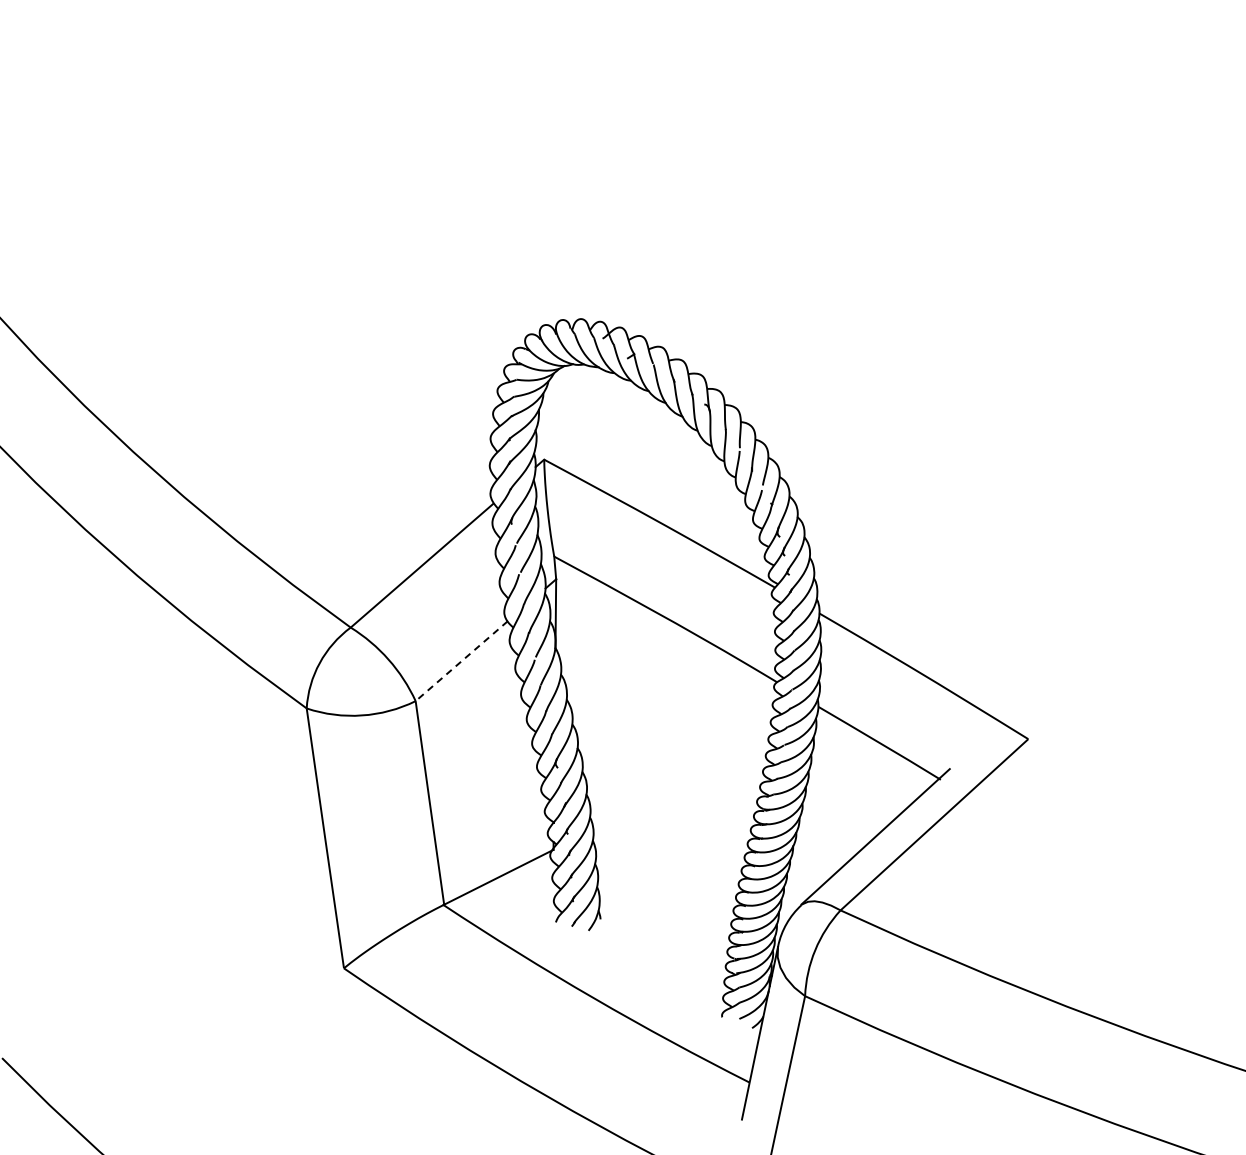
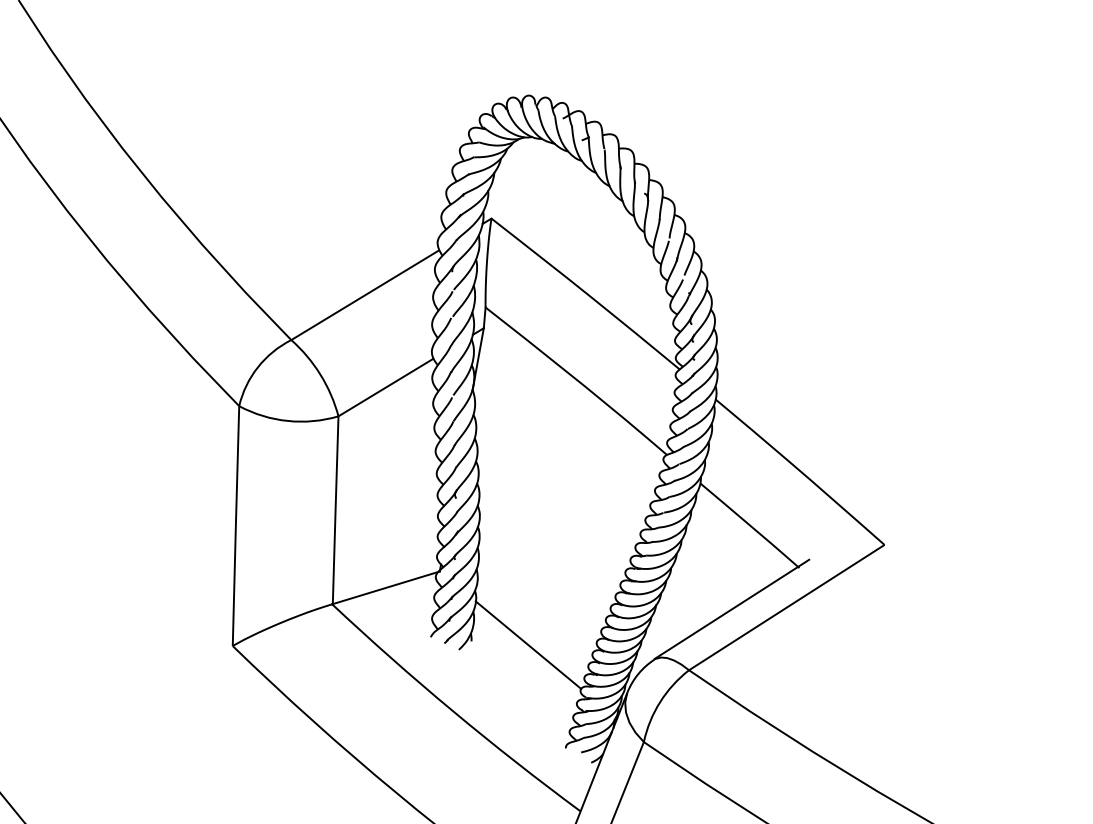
line: (461, 661) -> (385, 387), dashed -> solid
line: (662, 912) -> (528, 644), added

